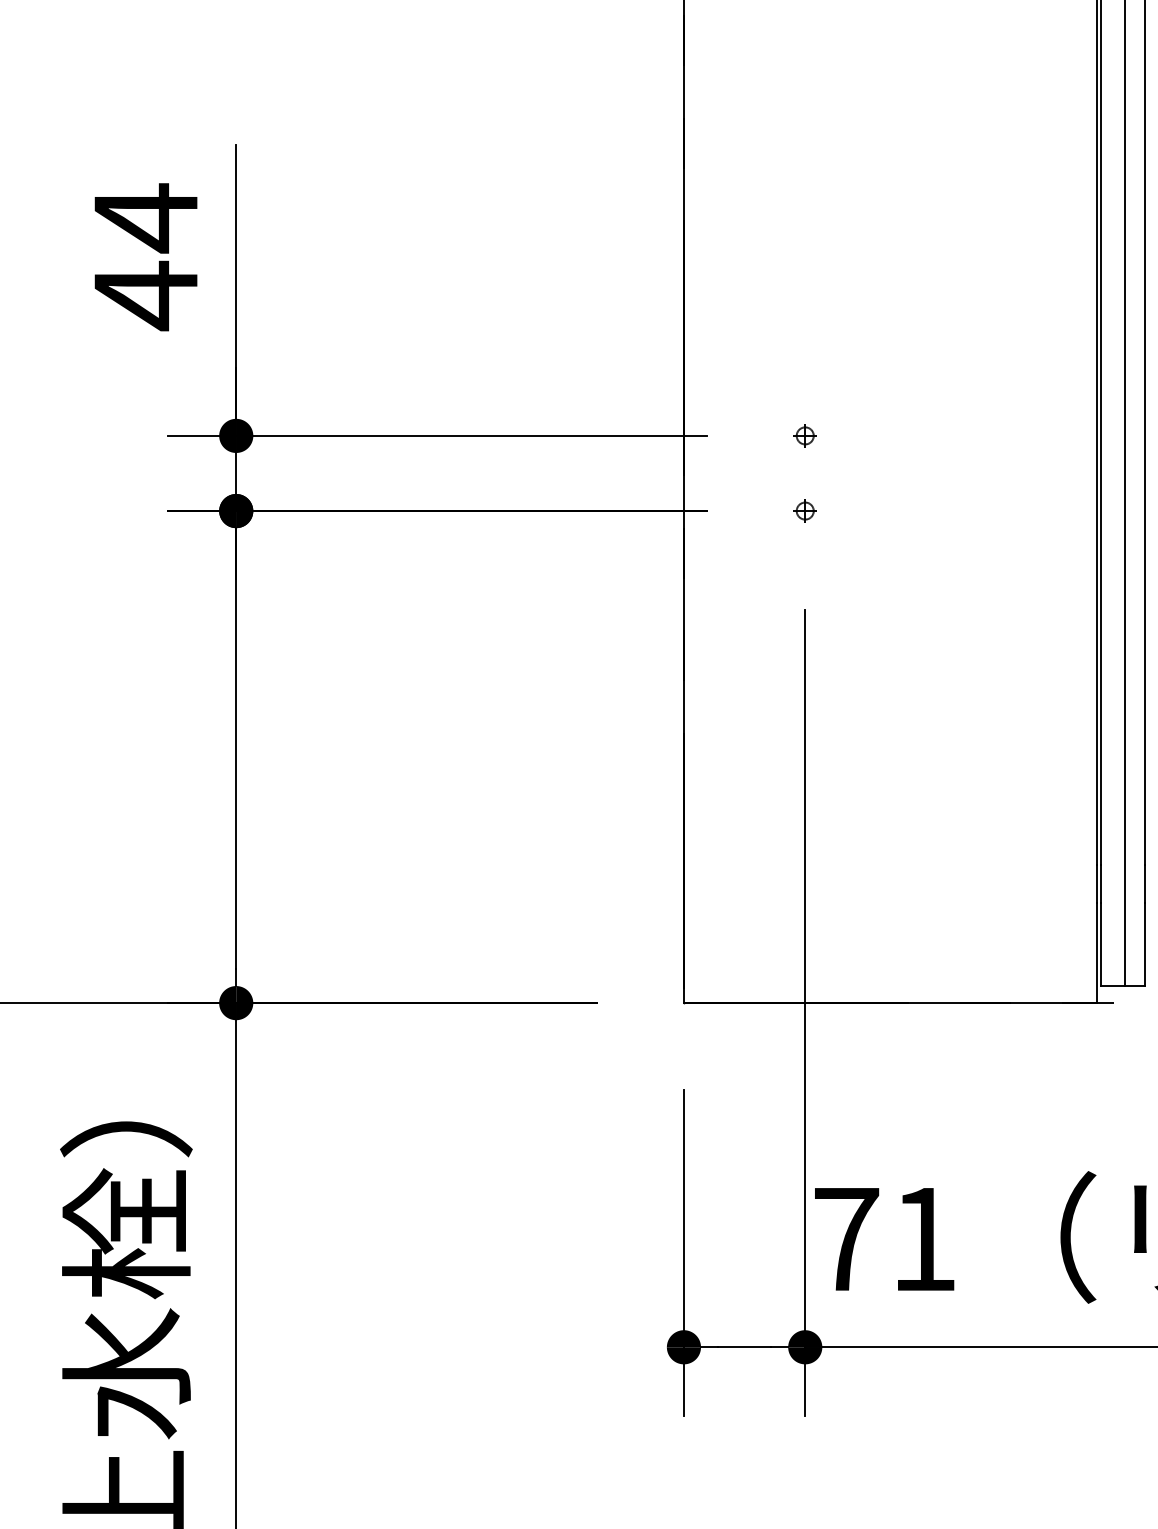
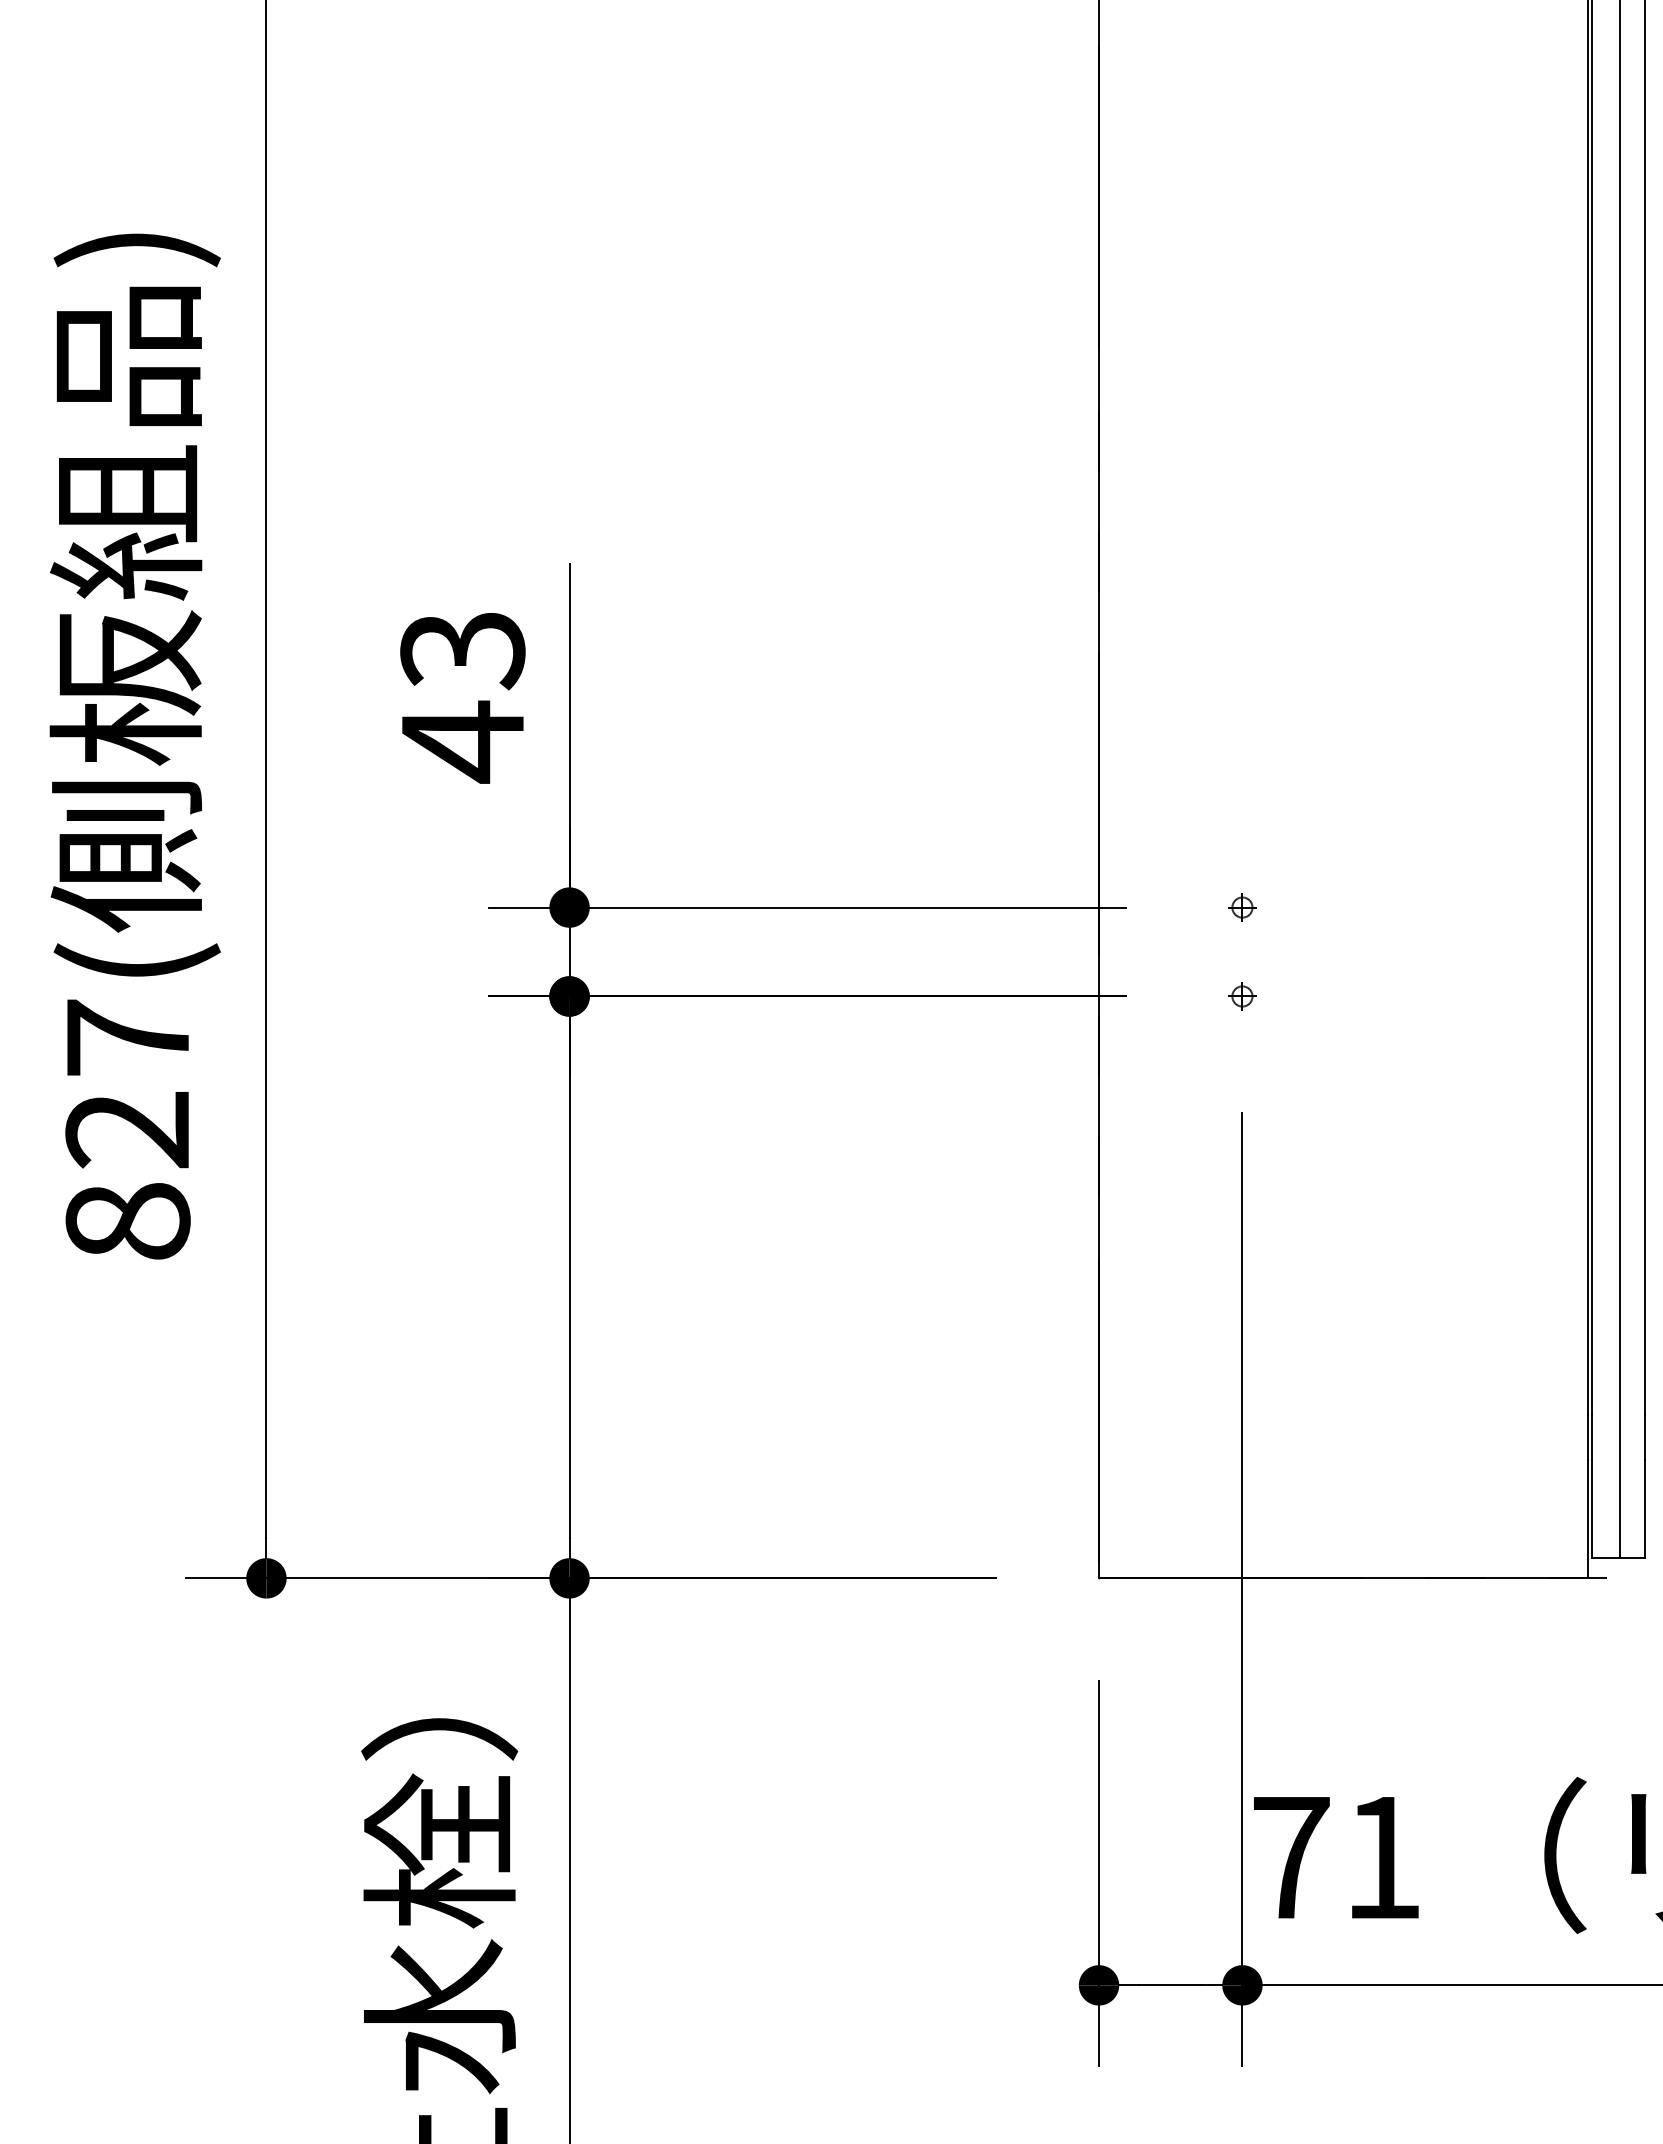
text: (145, 218) -> (462, 650), 44 -> 43

